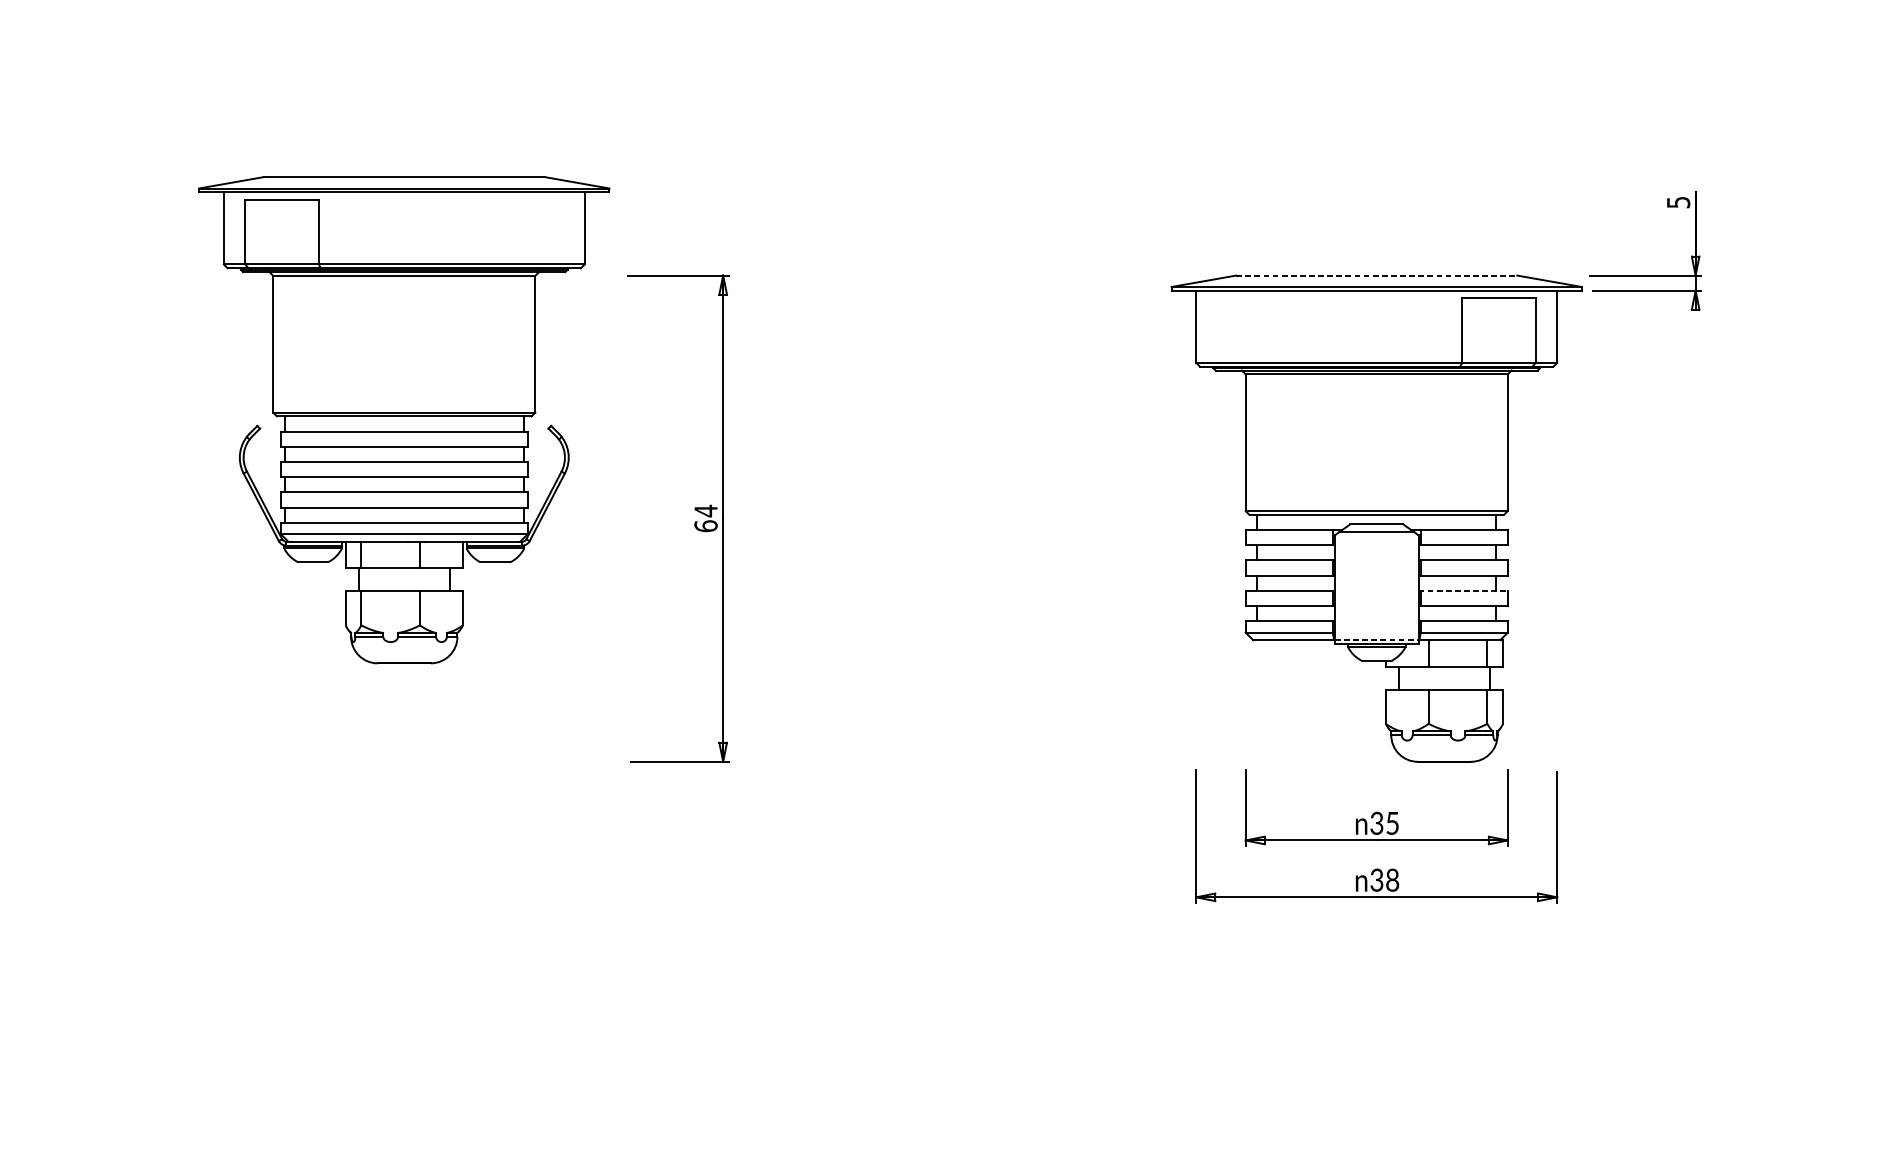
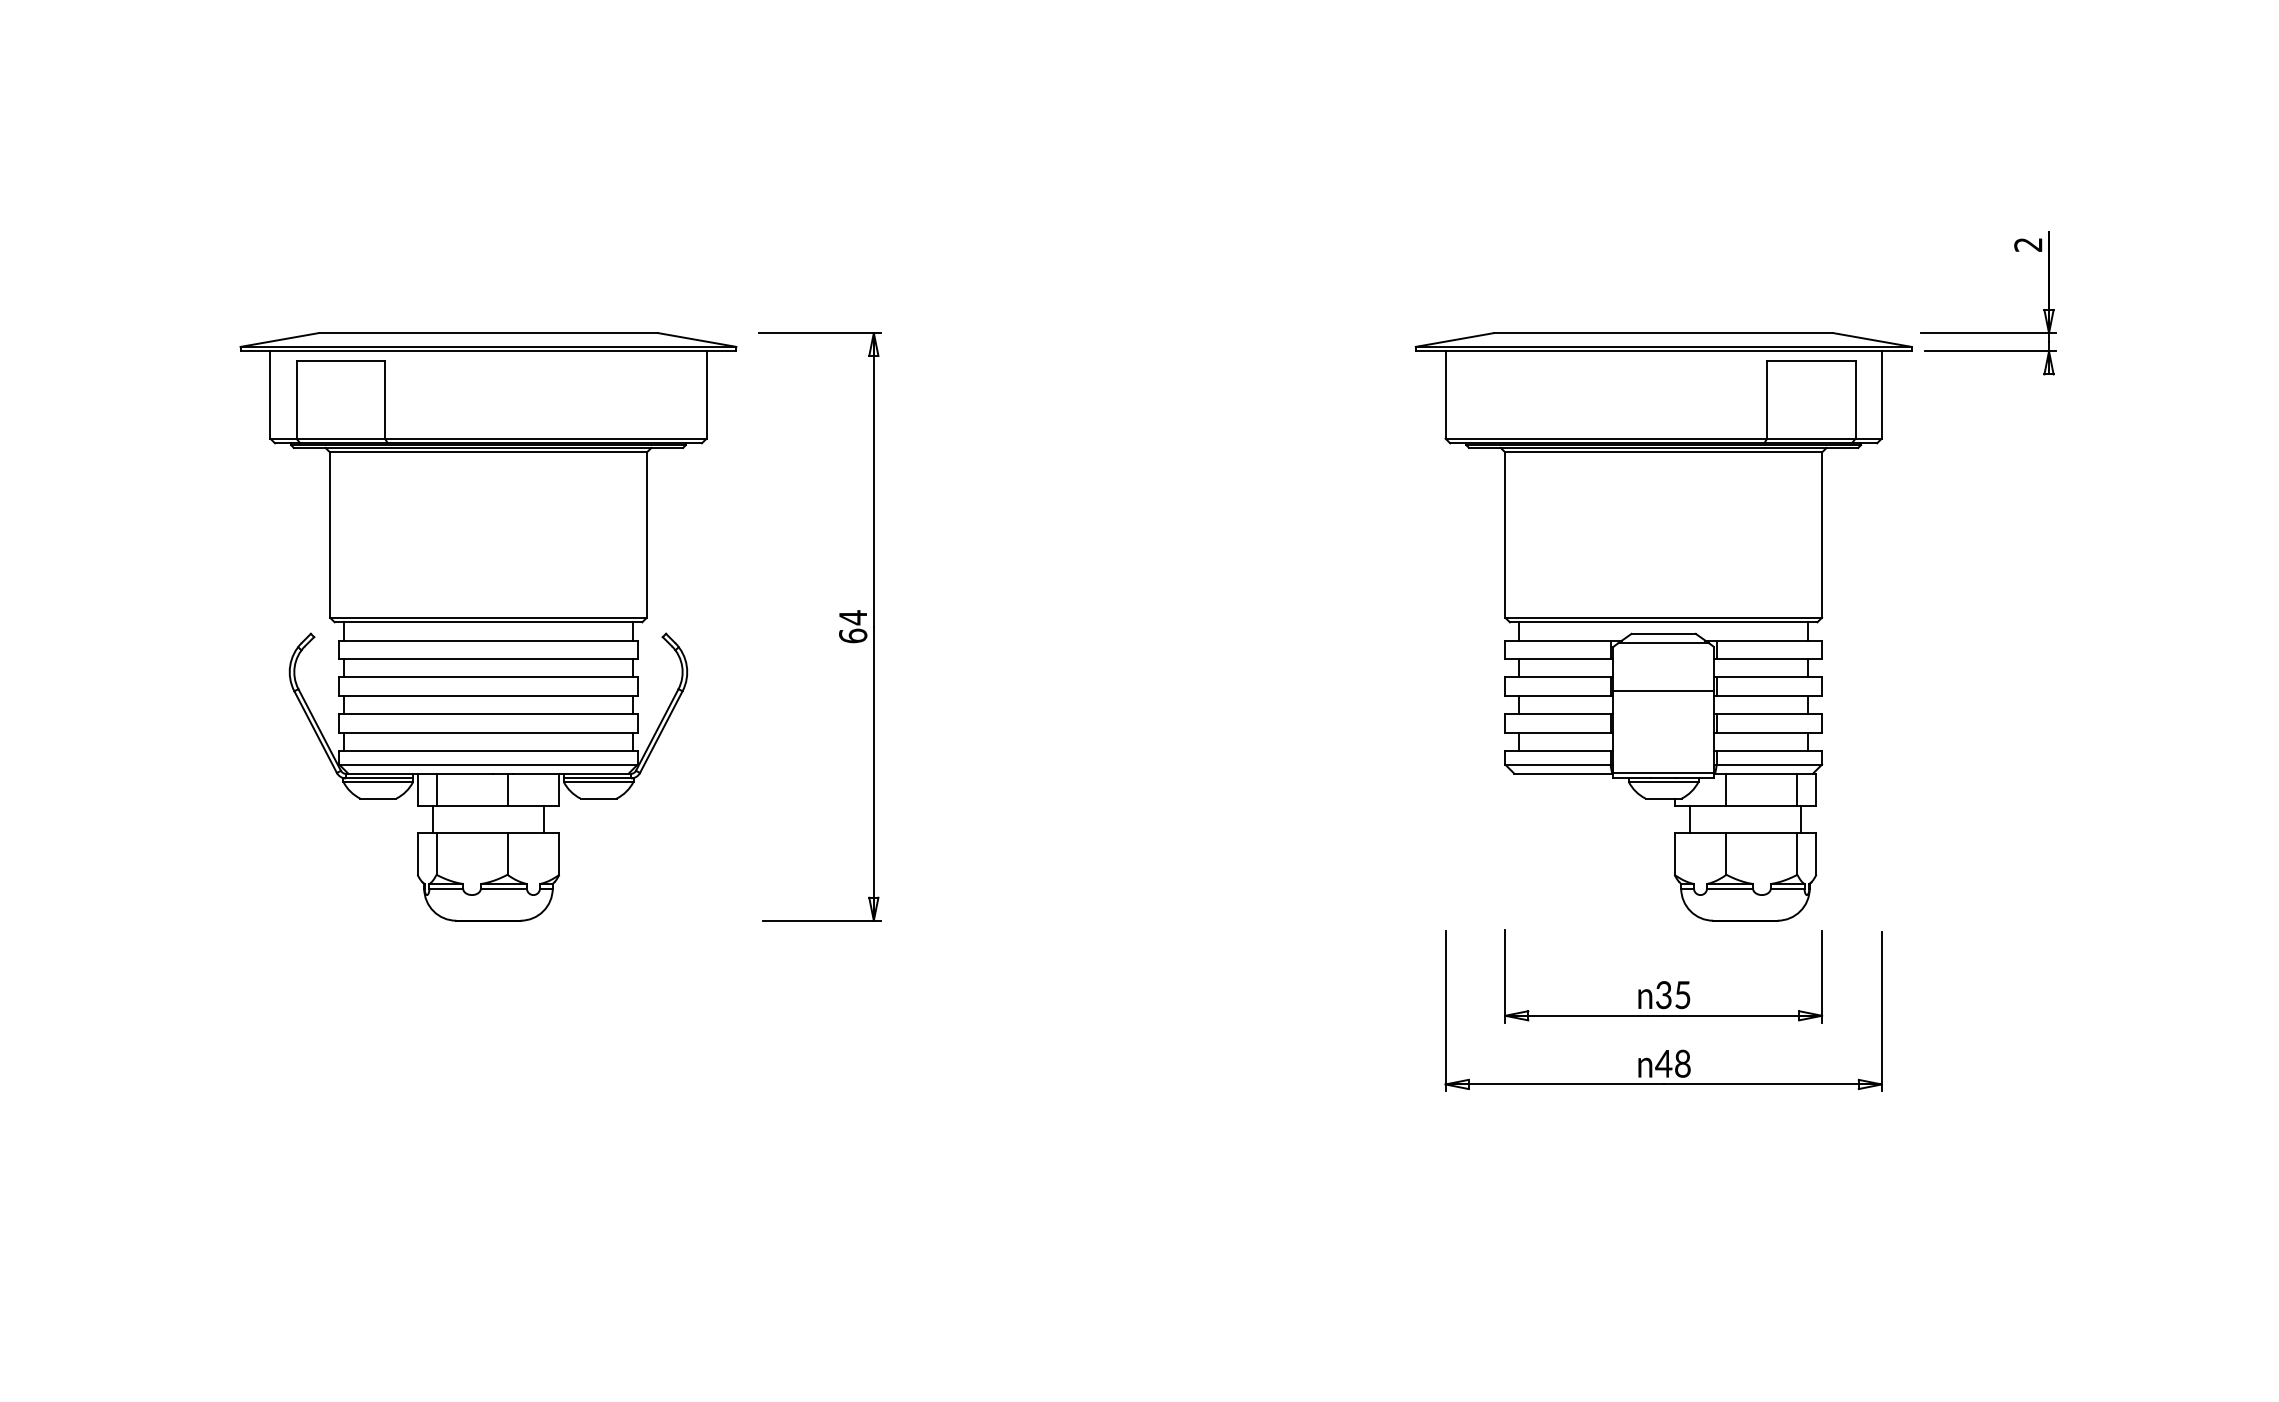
text: (1678, 202) -> (2028, 244), 5 -> 2
line: (1376, 275) -> (1663, 333), dashed -> solid
part: (404, 419) -> (488, 626), moved
line: (1376, 572) -> (1663, 691), added
line: (1463, 591) -> (1768, 714), dashed -> solid
line: (1377, 639) -> (1664, 772), dashed -> solid
text: (1376, 879) -> (1663, 1063), 38 -> 48

